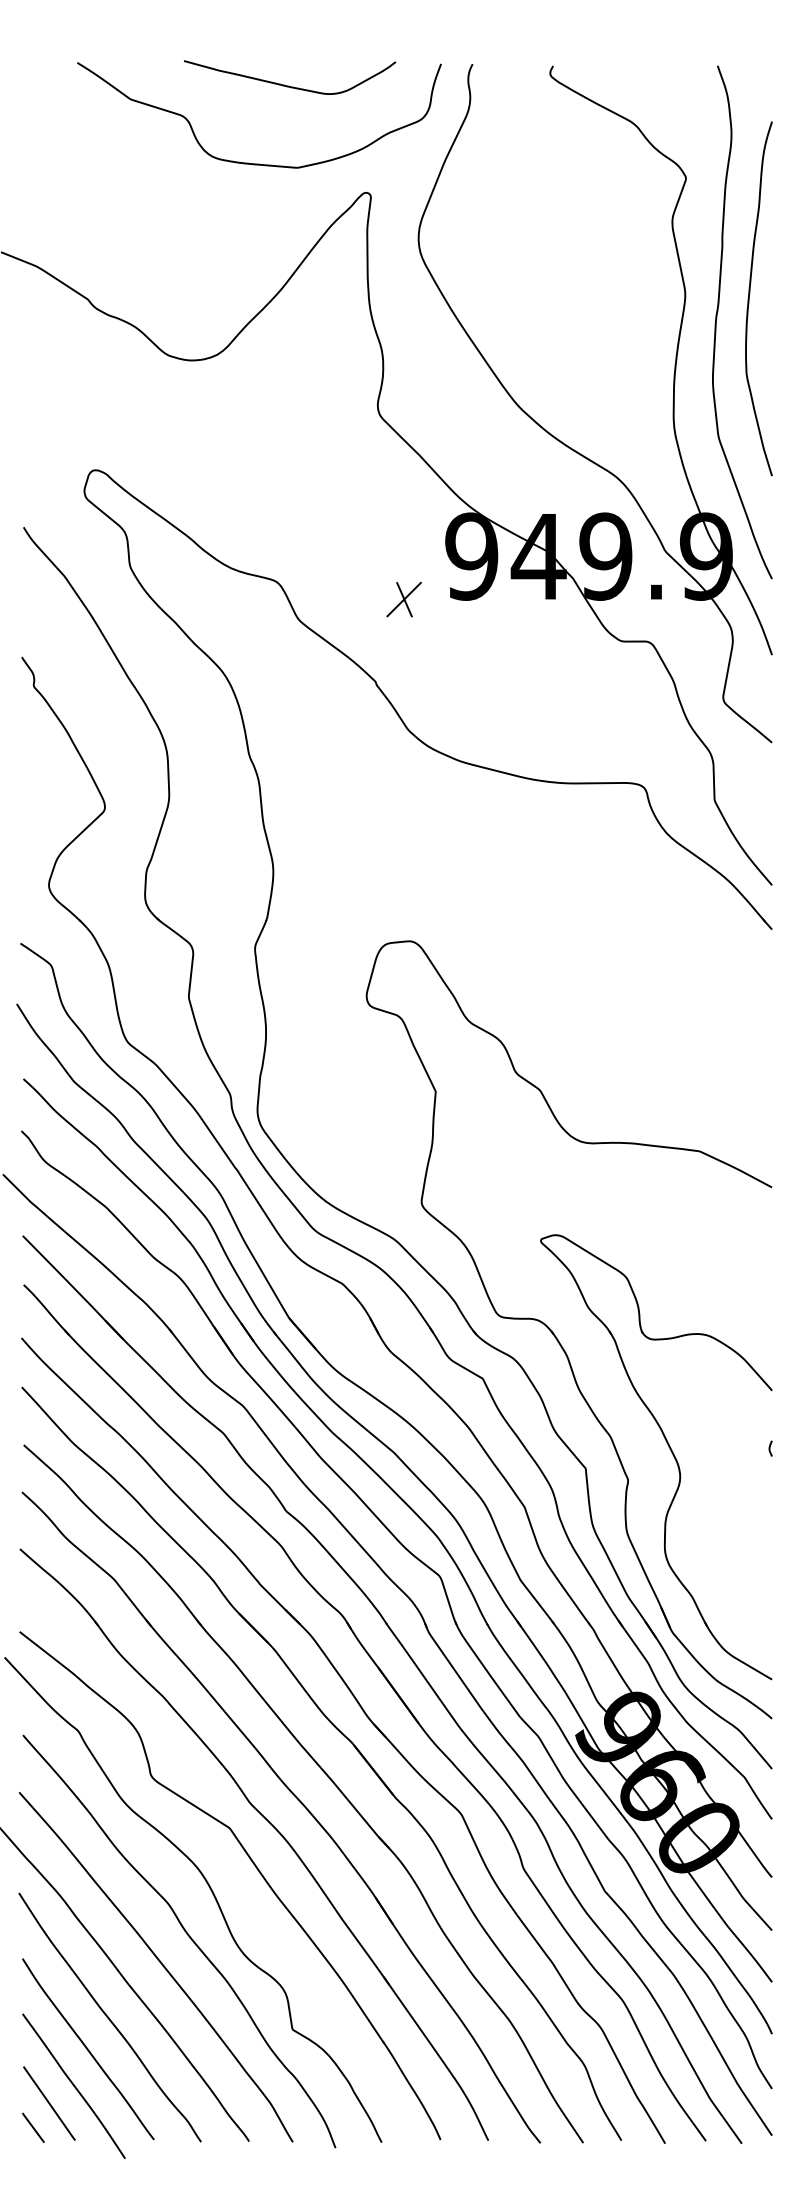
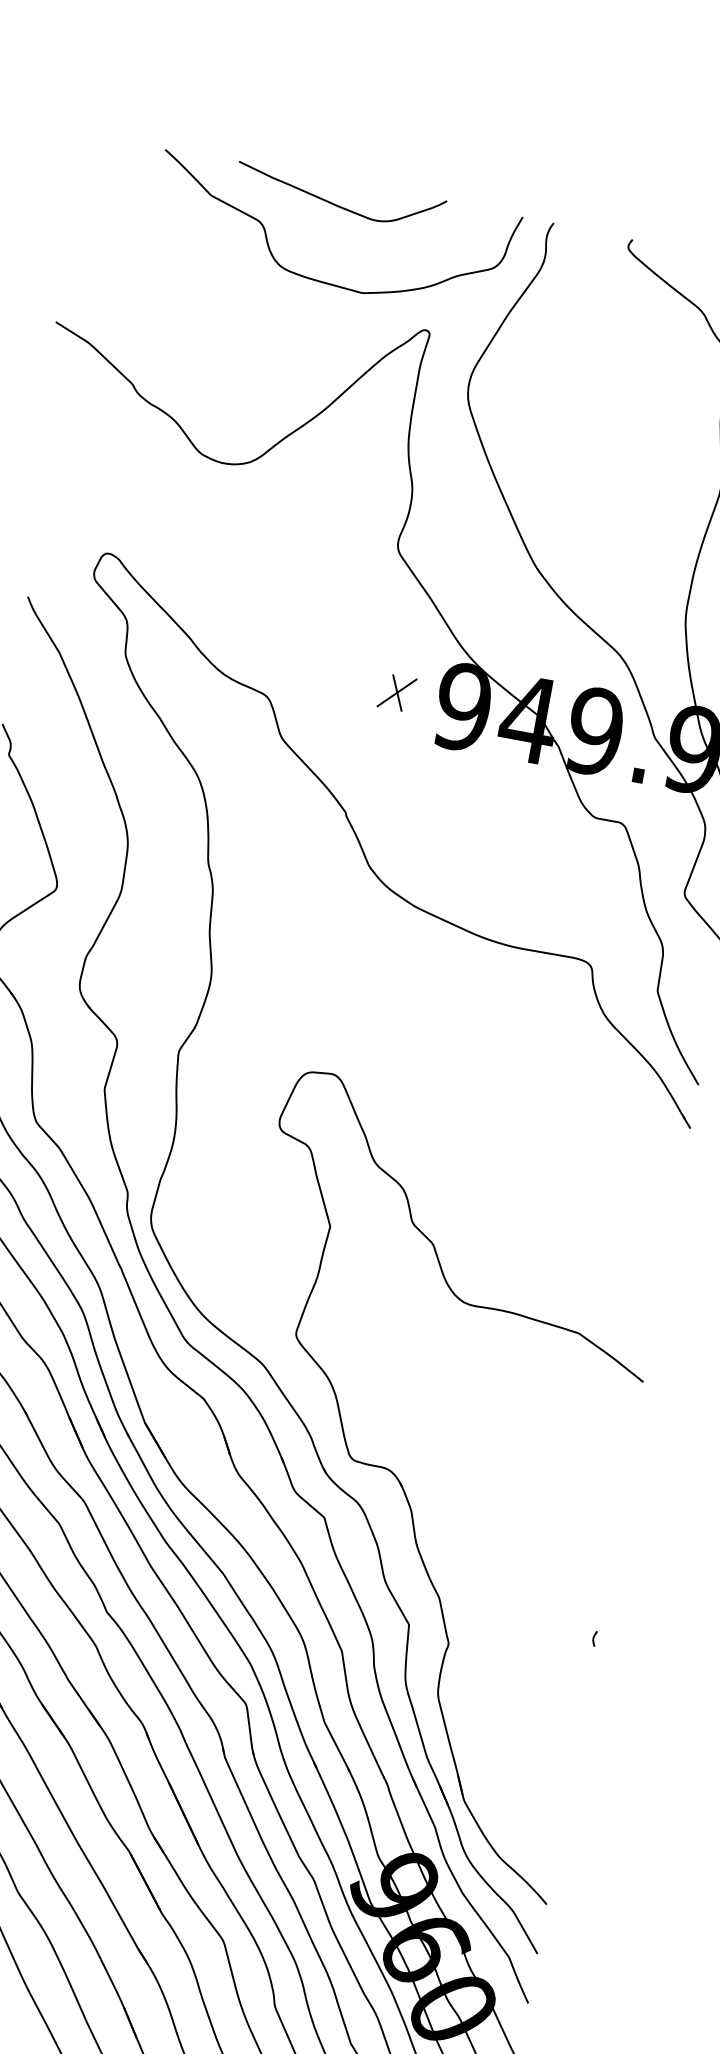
curve: (288, 85) -> (337, 204), moved
part: (403, 599) -> (396, 692), moved
part: (670, 1451) -> (495, 1623), removed

